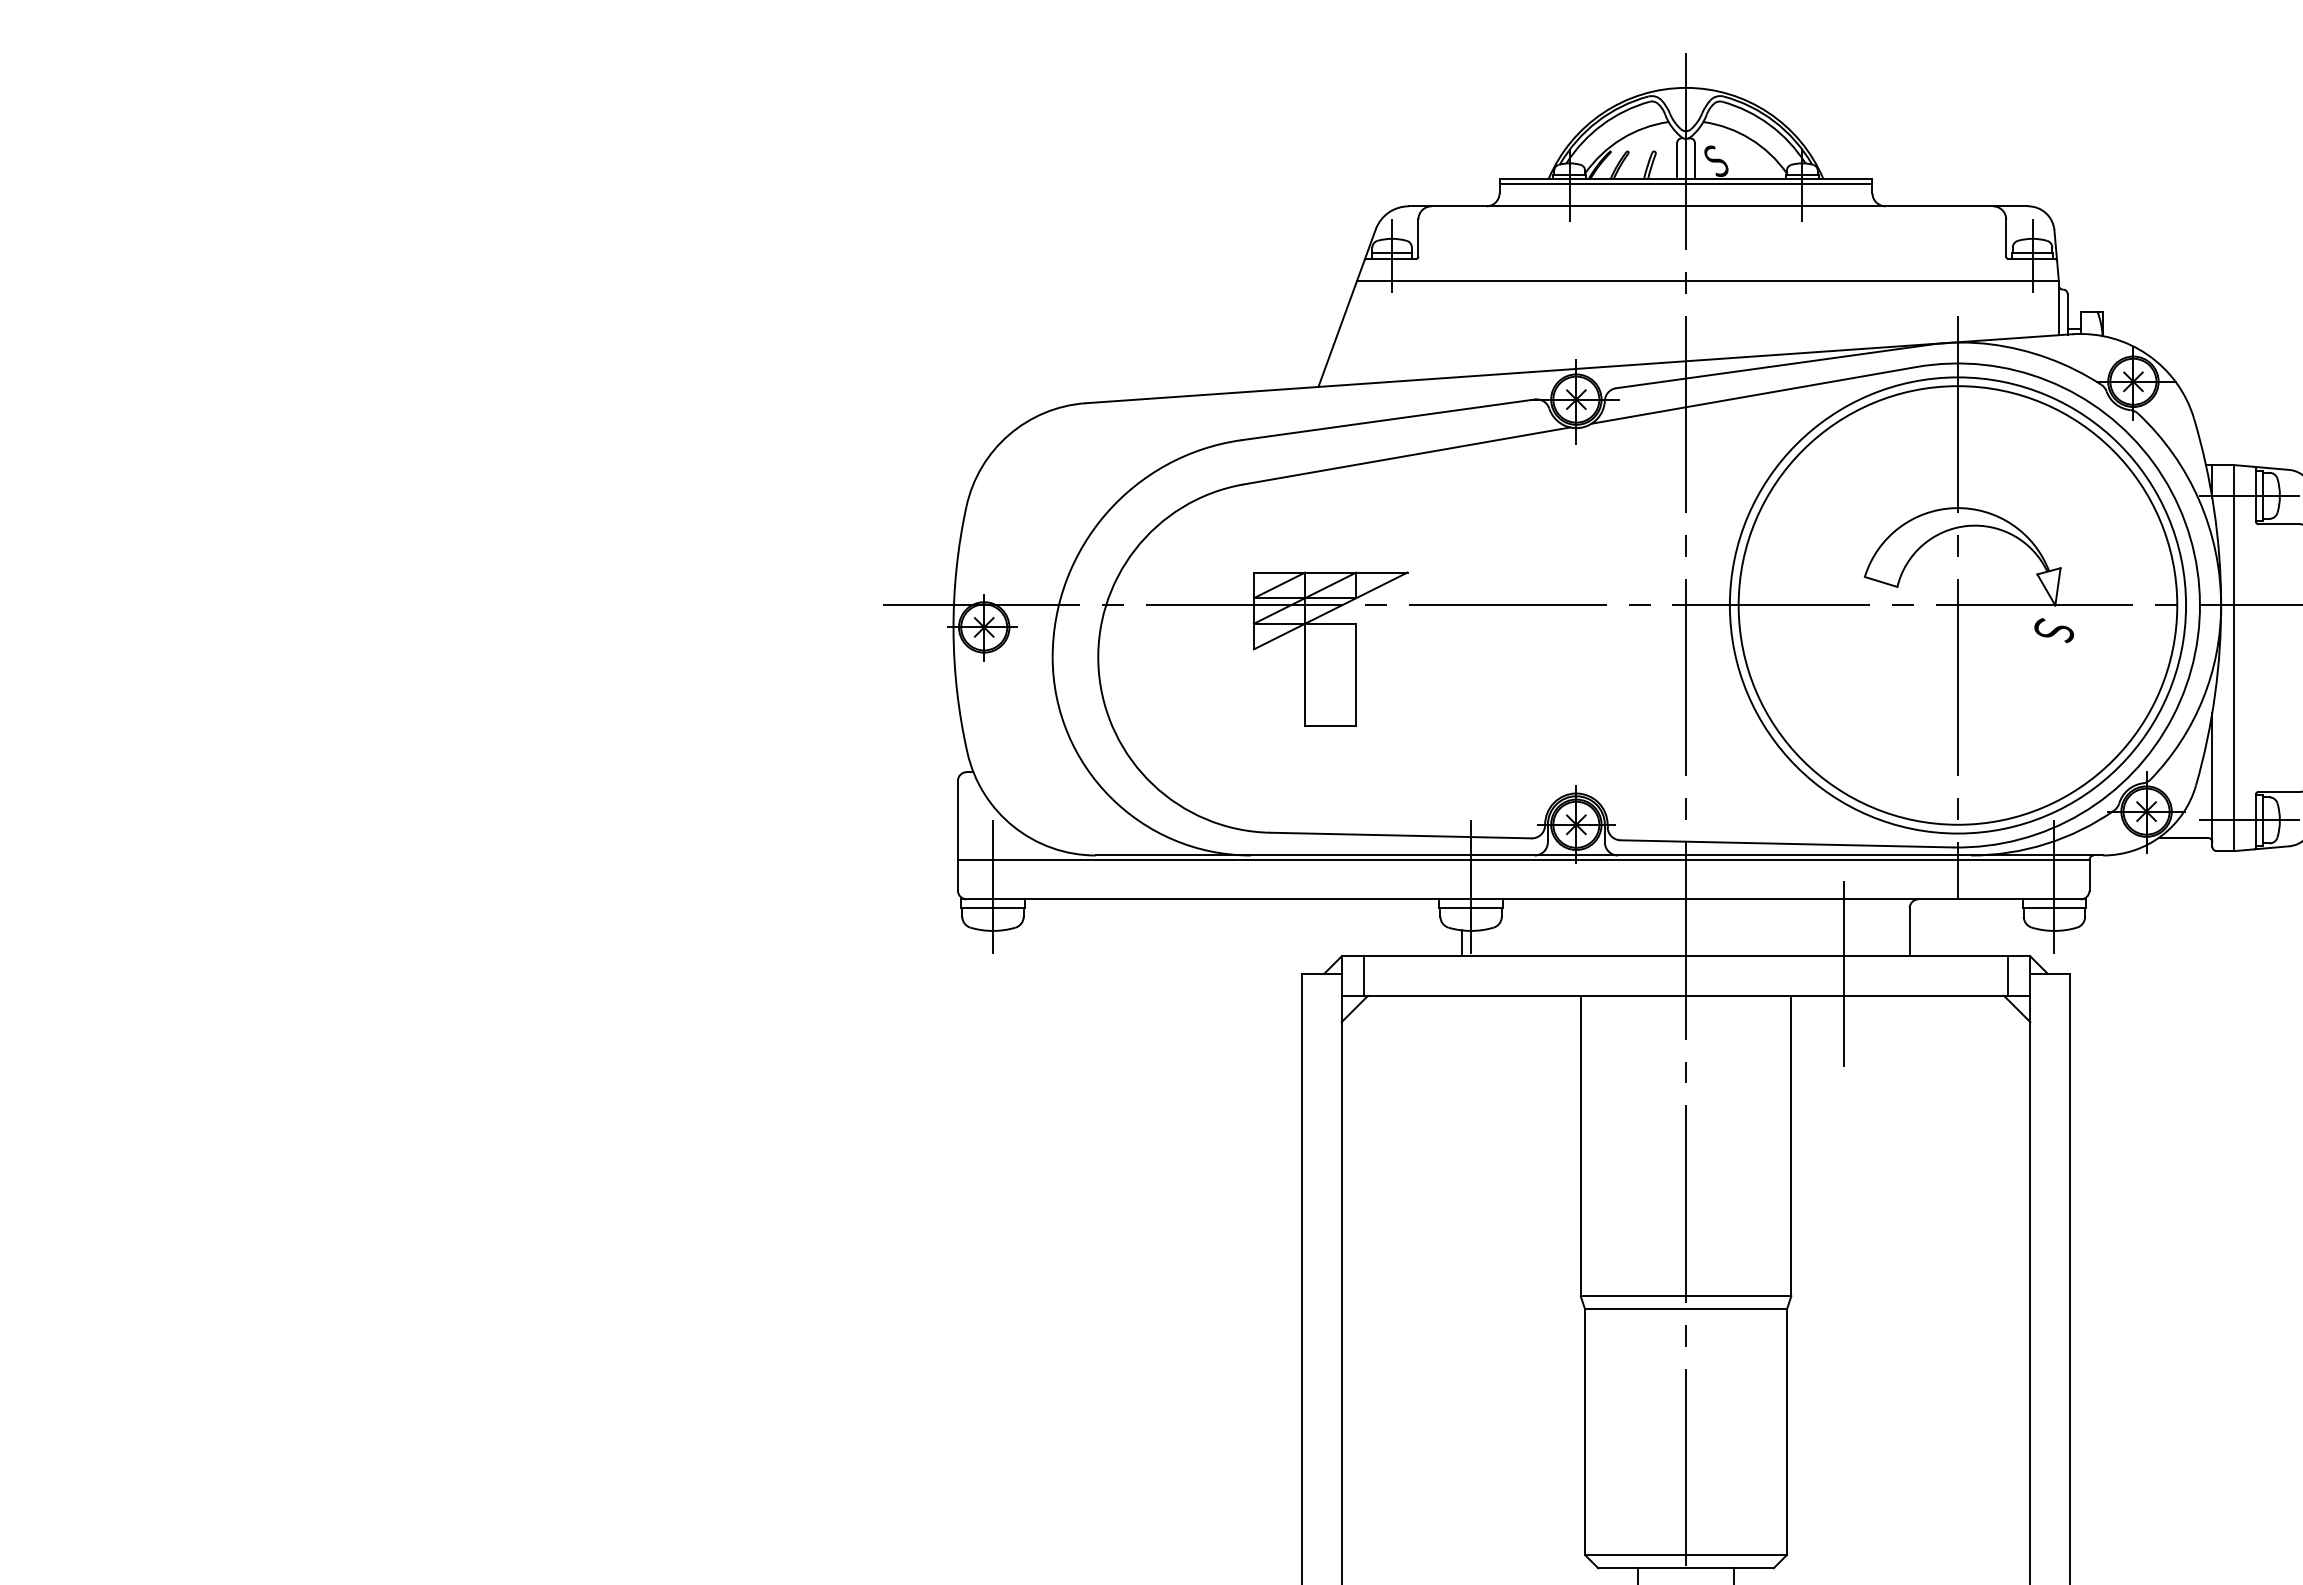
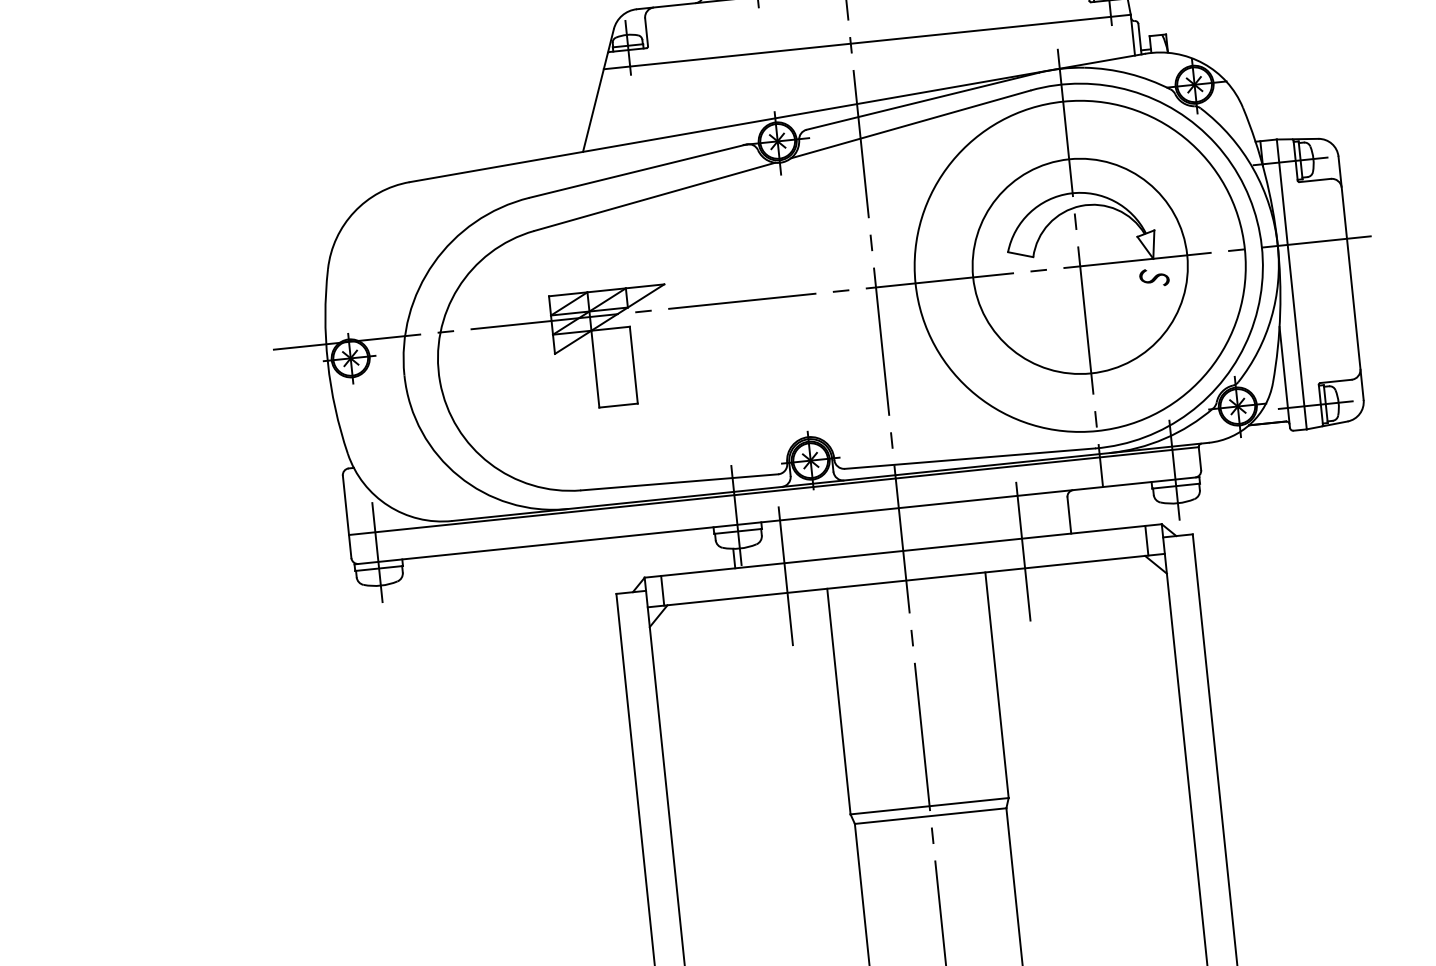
circle: (1957, 605) -> (1079, 266), size x0.62
line: (1527, 973) -> (785, 576), added

